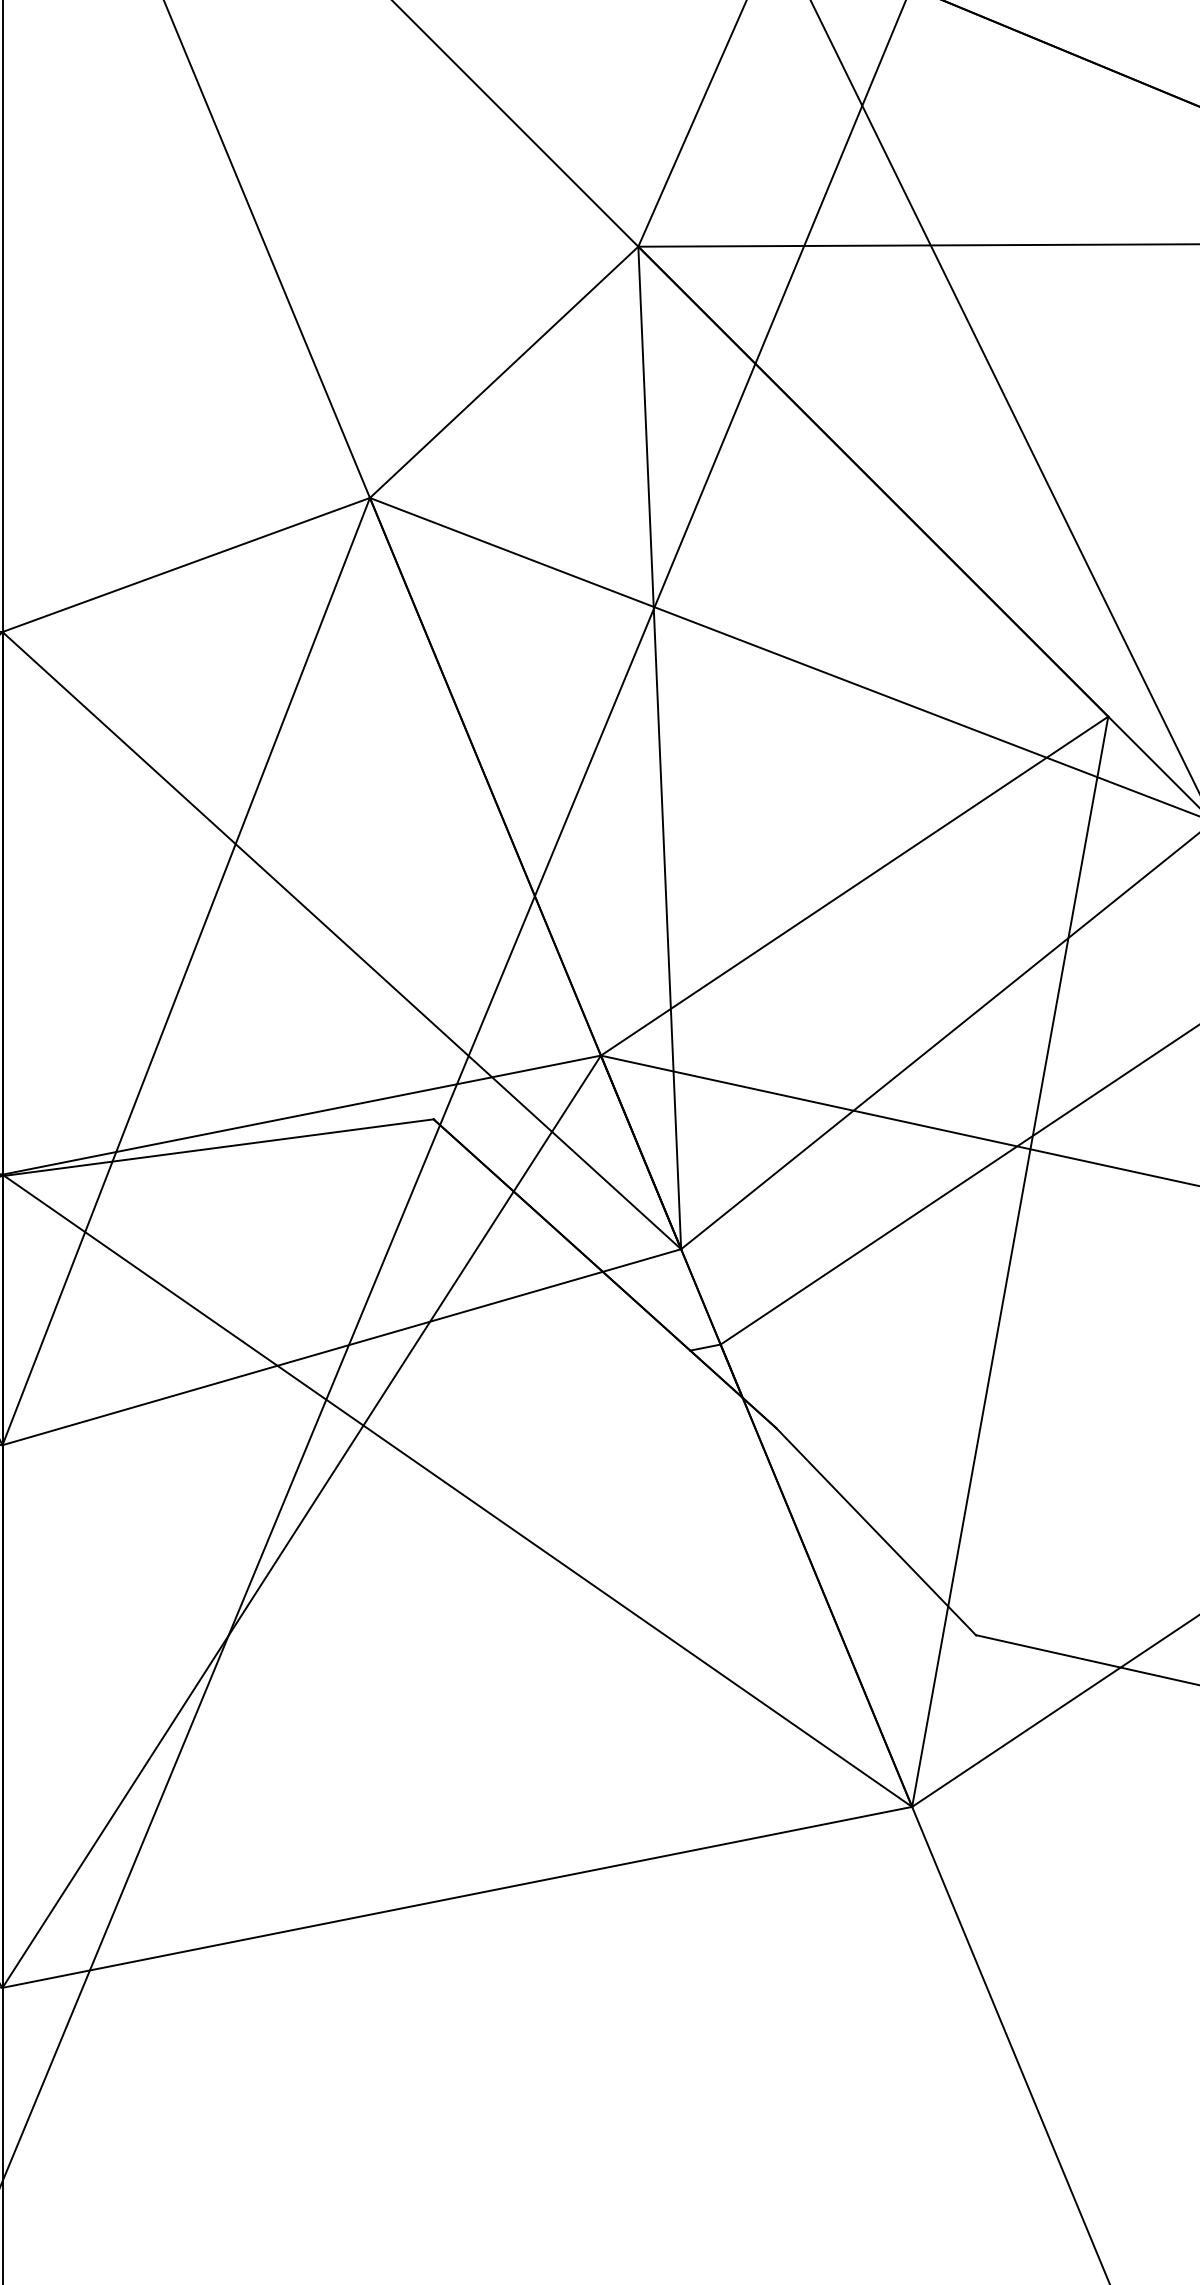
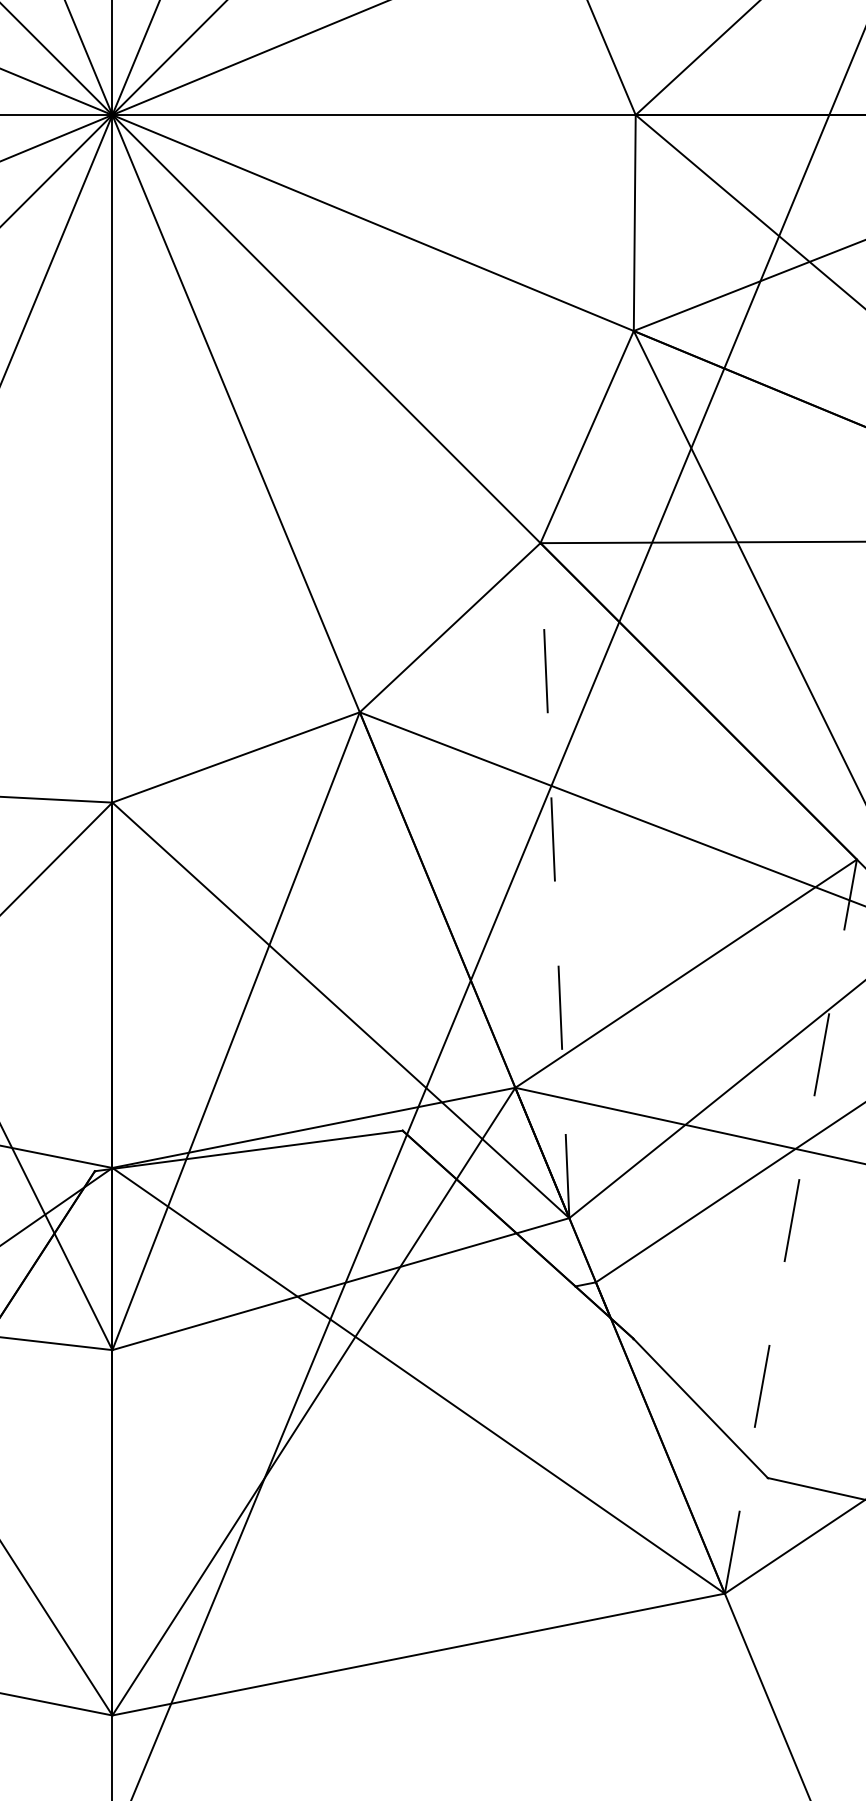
line: (659, 747) -> (554, 880), solid -> dashed
line: (1009, 1261) -> (790, 1226), solid -> dashed

